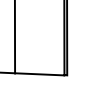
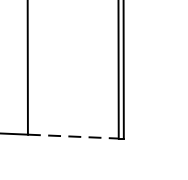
line: (39, 74) -> (72, 136), solid -> dashed

